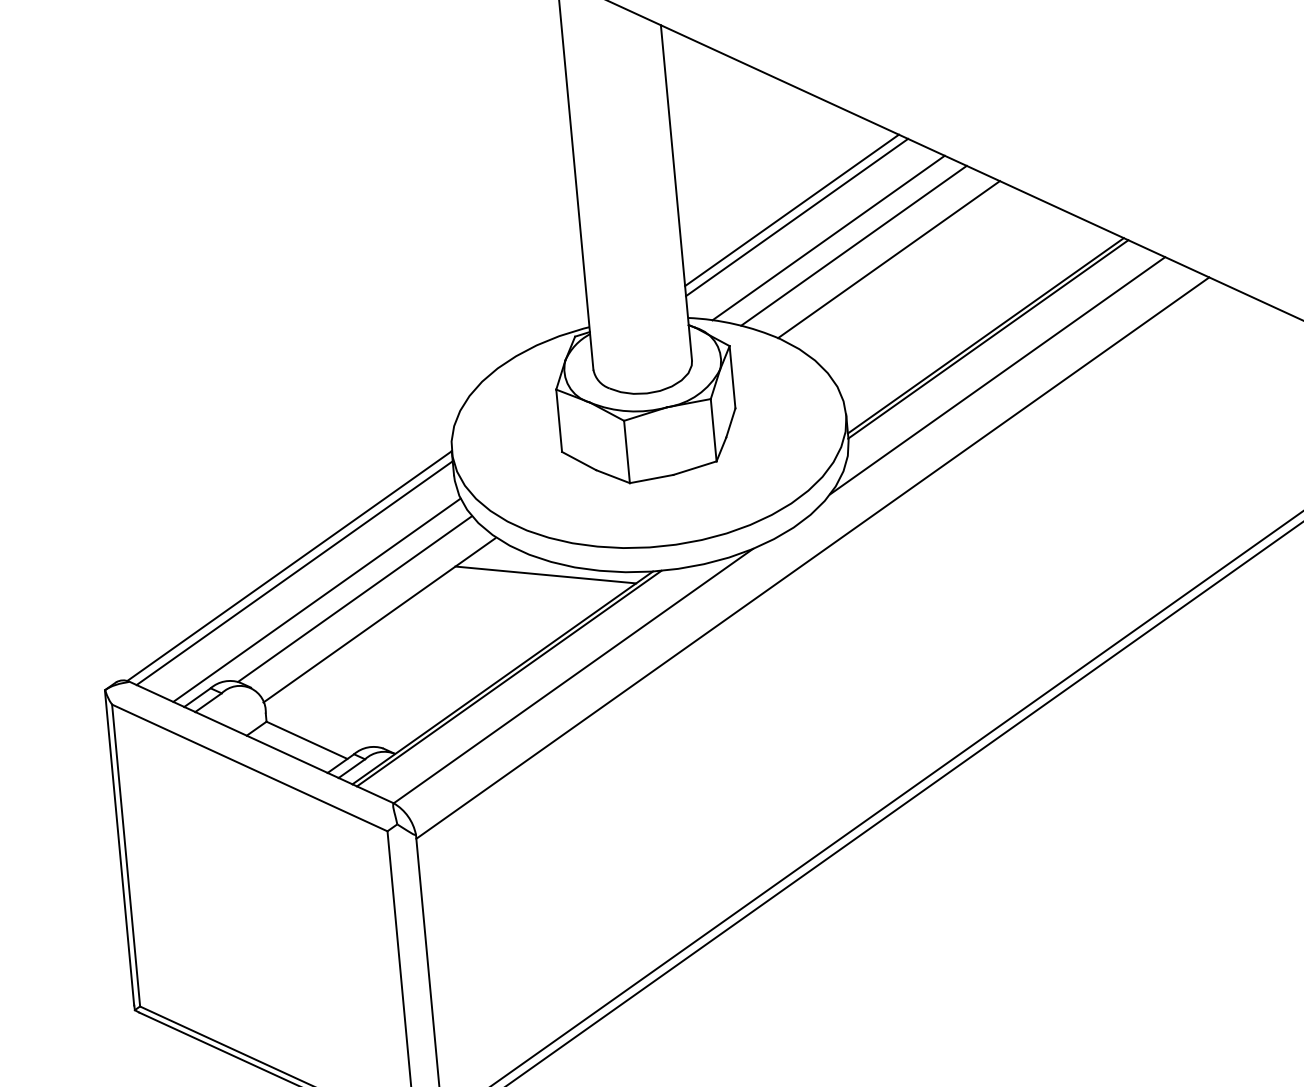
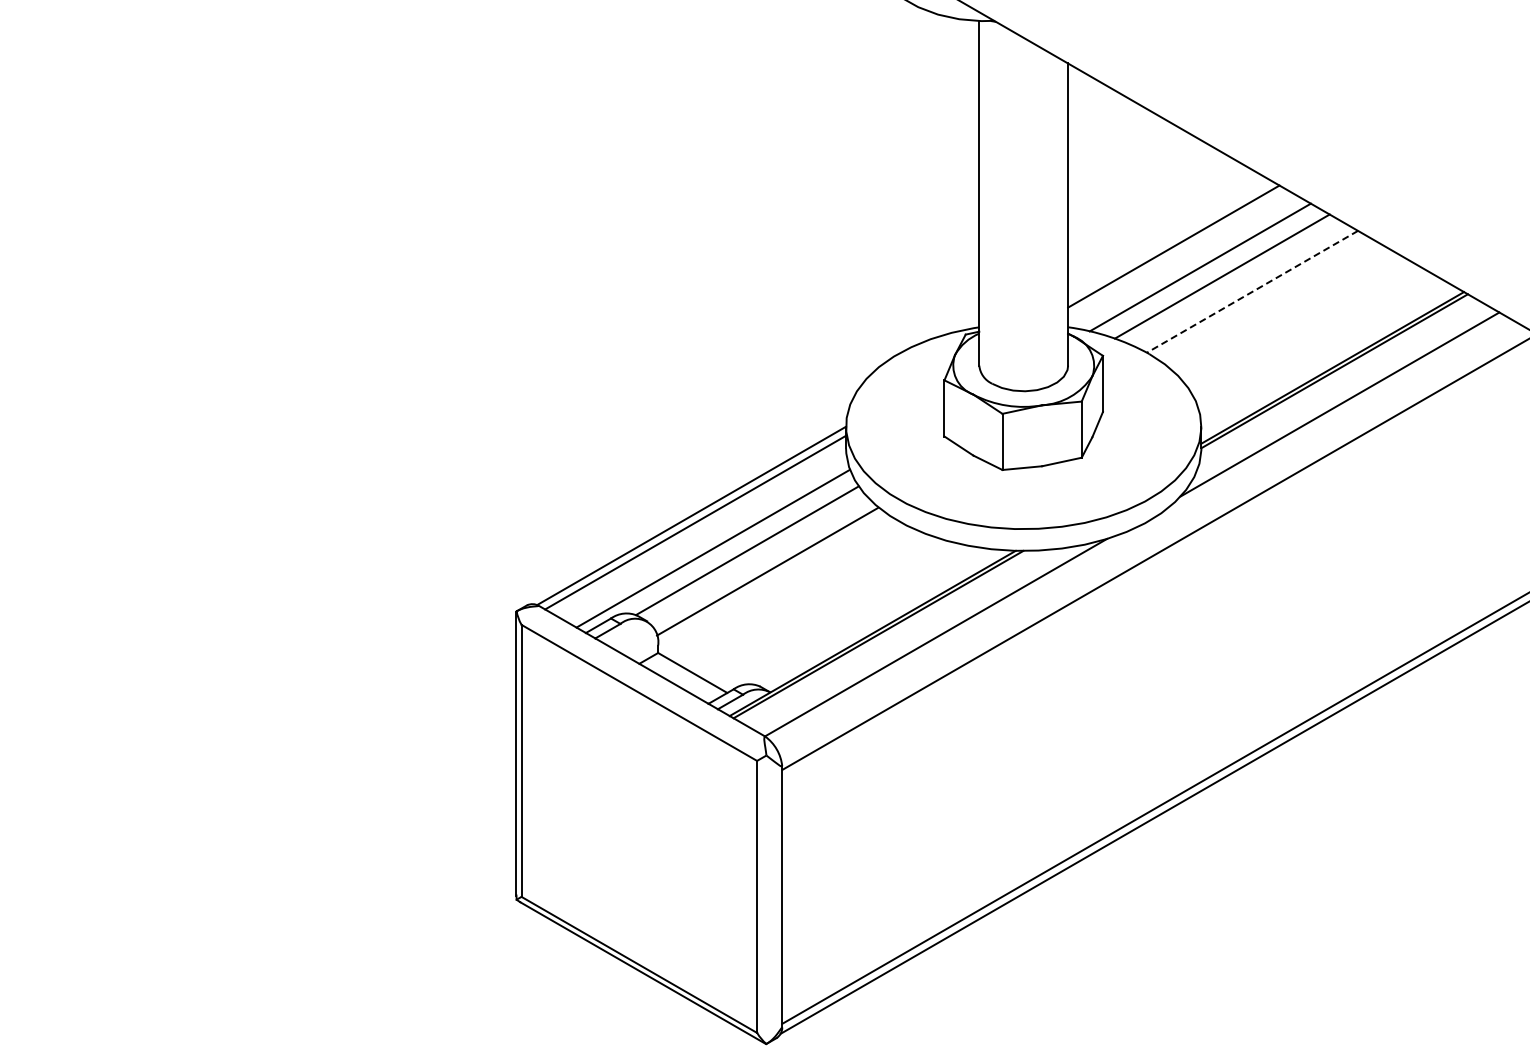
line: (791, 210) -> (1169, 239), removed
line: (889, 259) -> (1252, 291), solid -> dashed
line: (545, 575) -> (919, 545), removed

